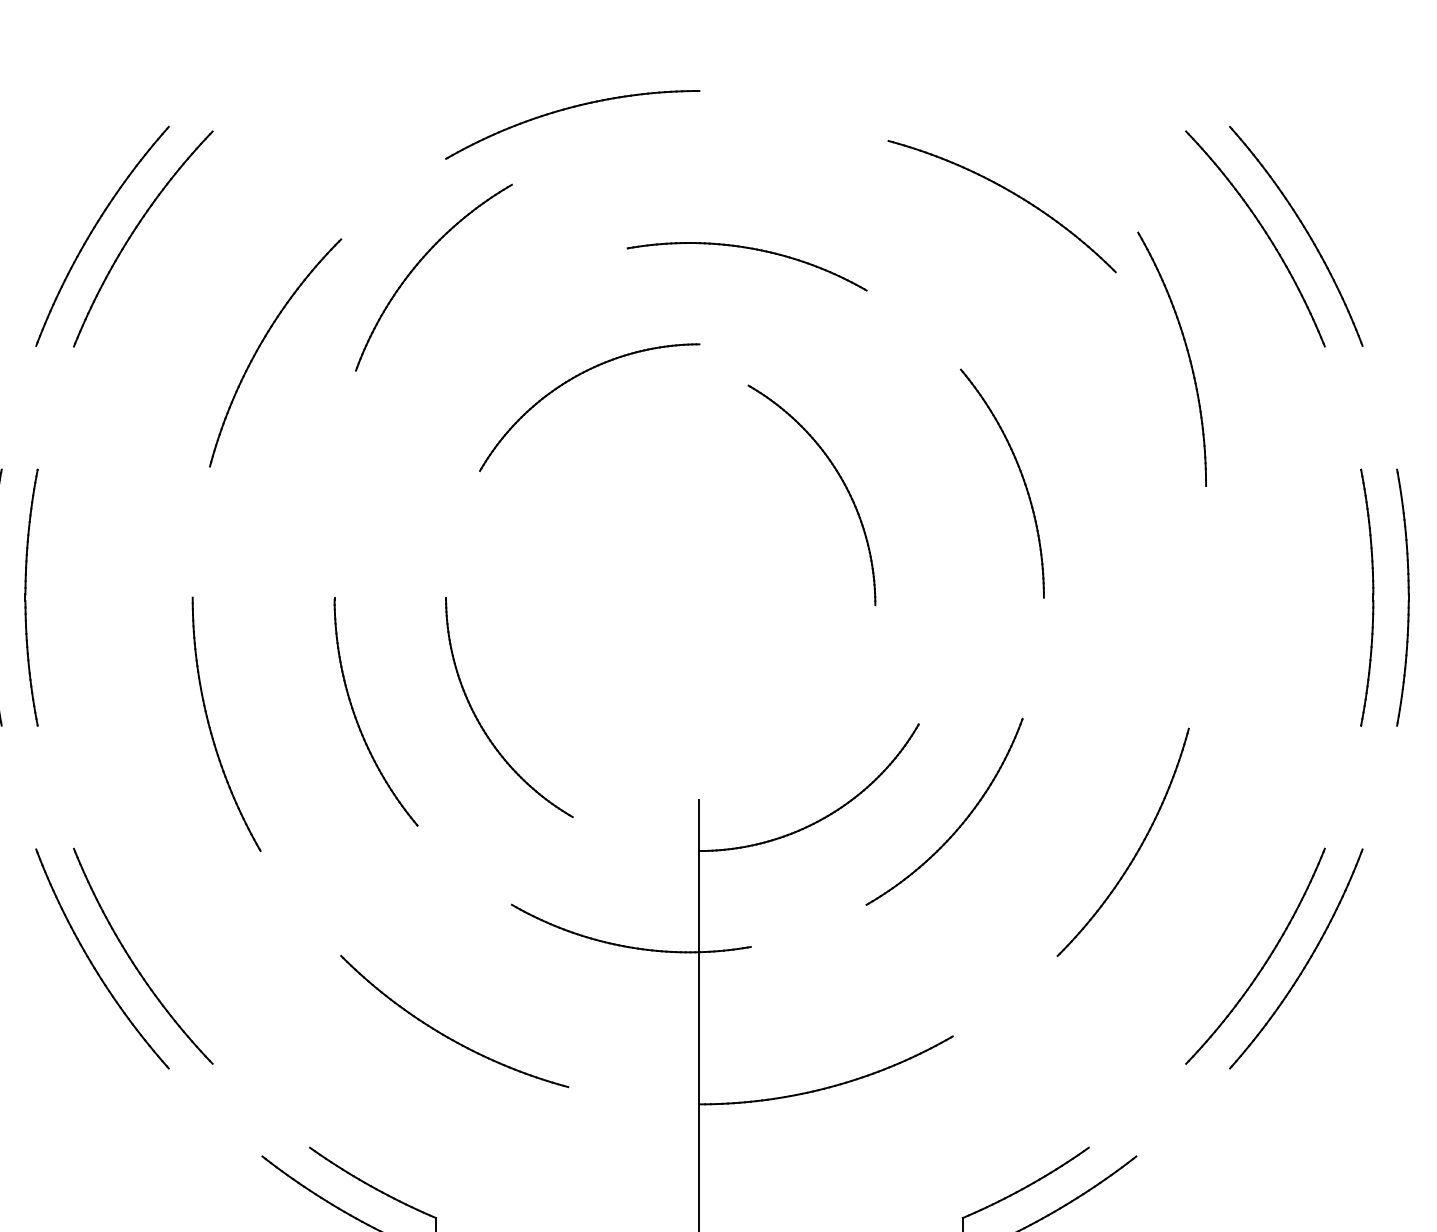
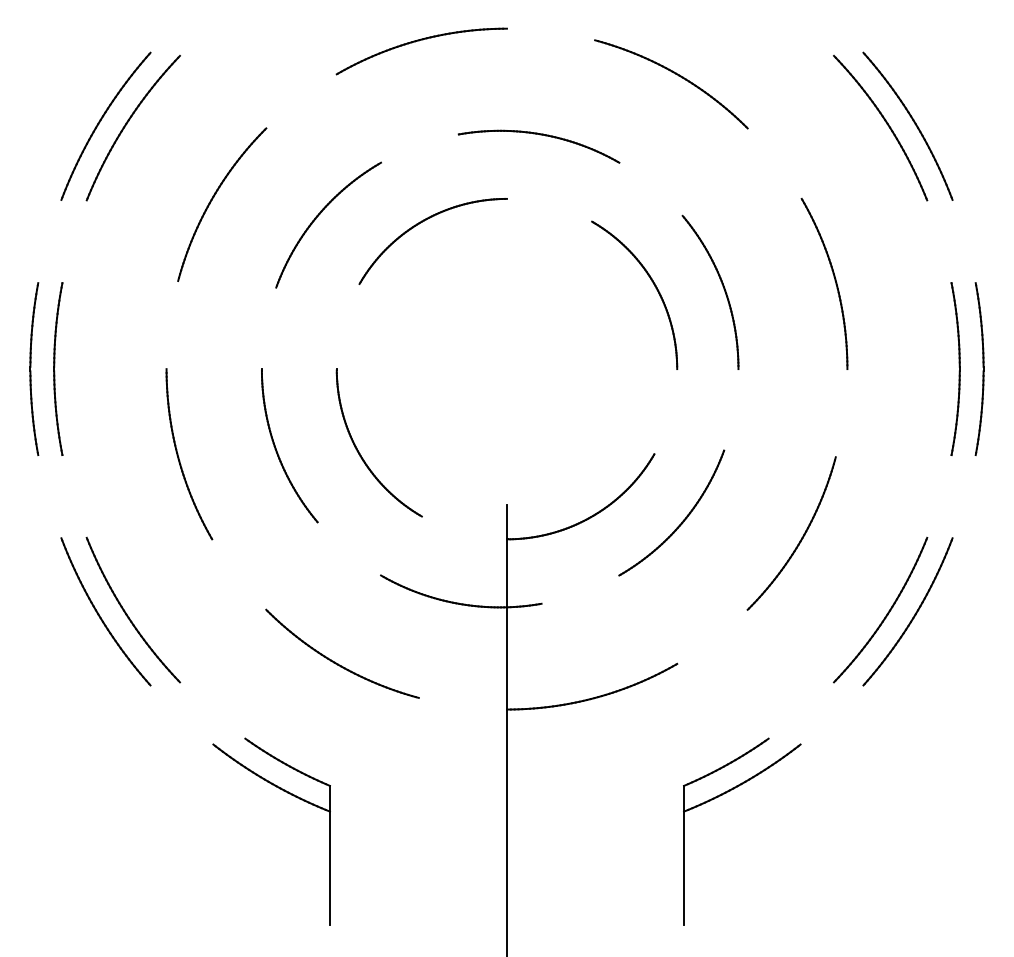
part: (1012, 194) -> (678, 76), moved
part: (420, 263) -> (319, 215), moved
part: (1186, 354) -> (834, 280), moved
part: (838, 477) -> (652, 283), moved

